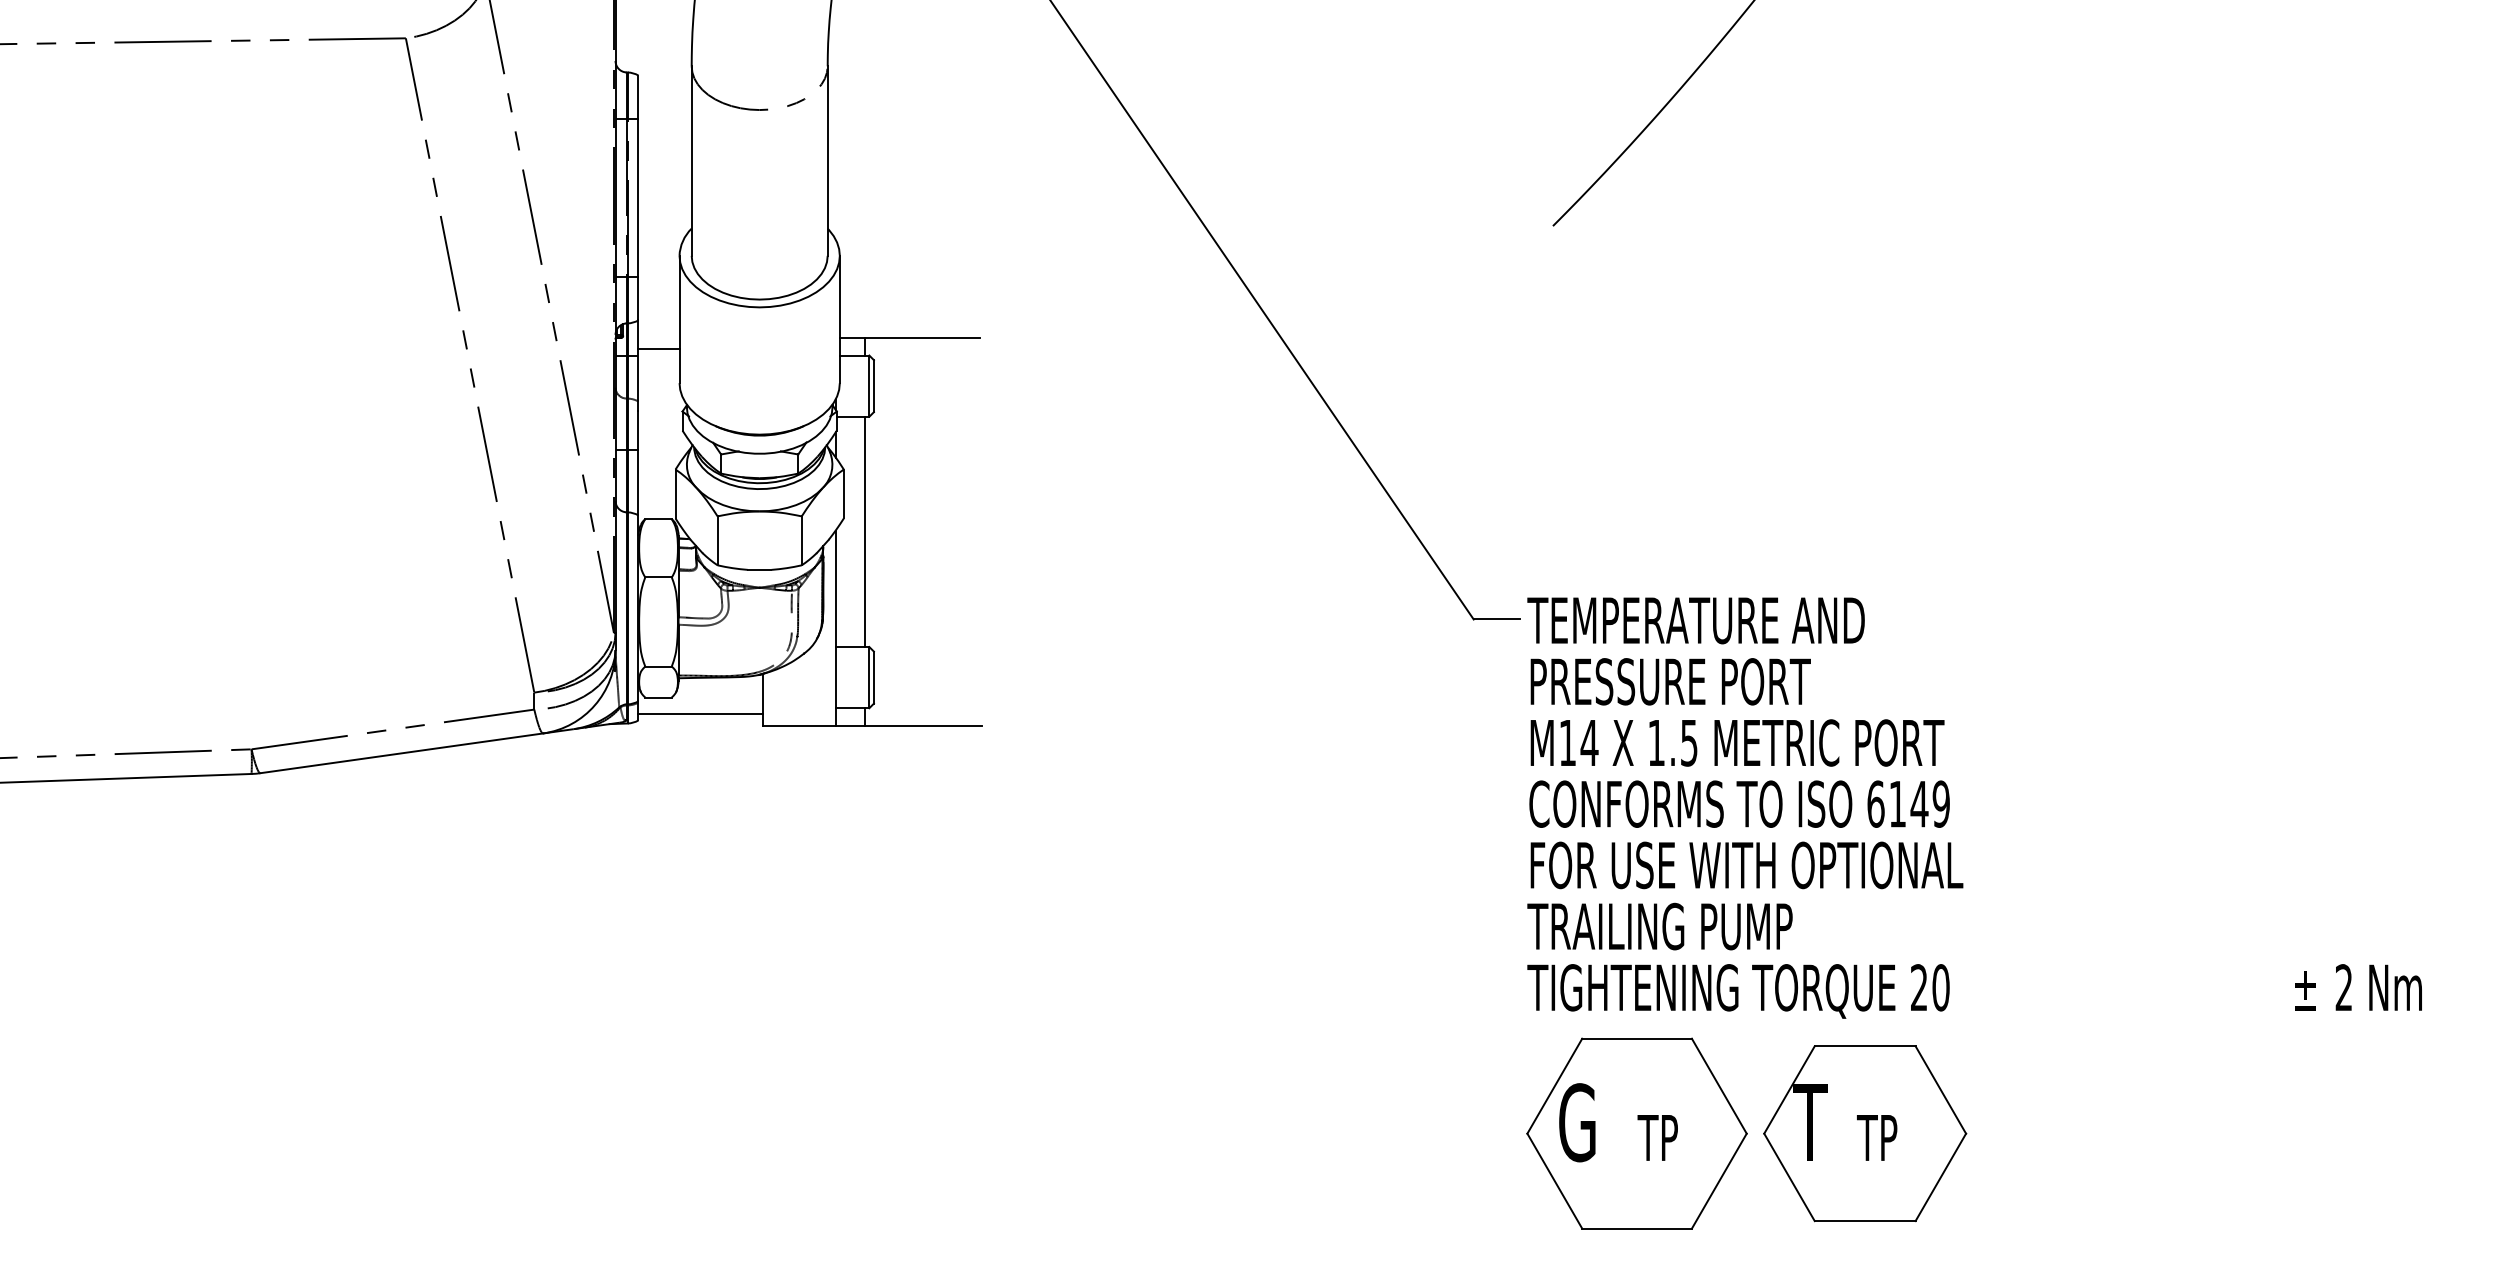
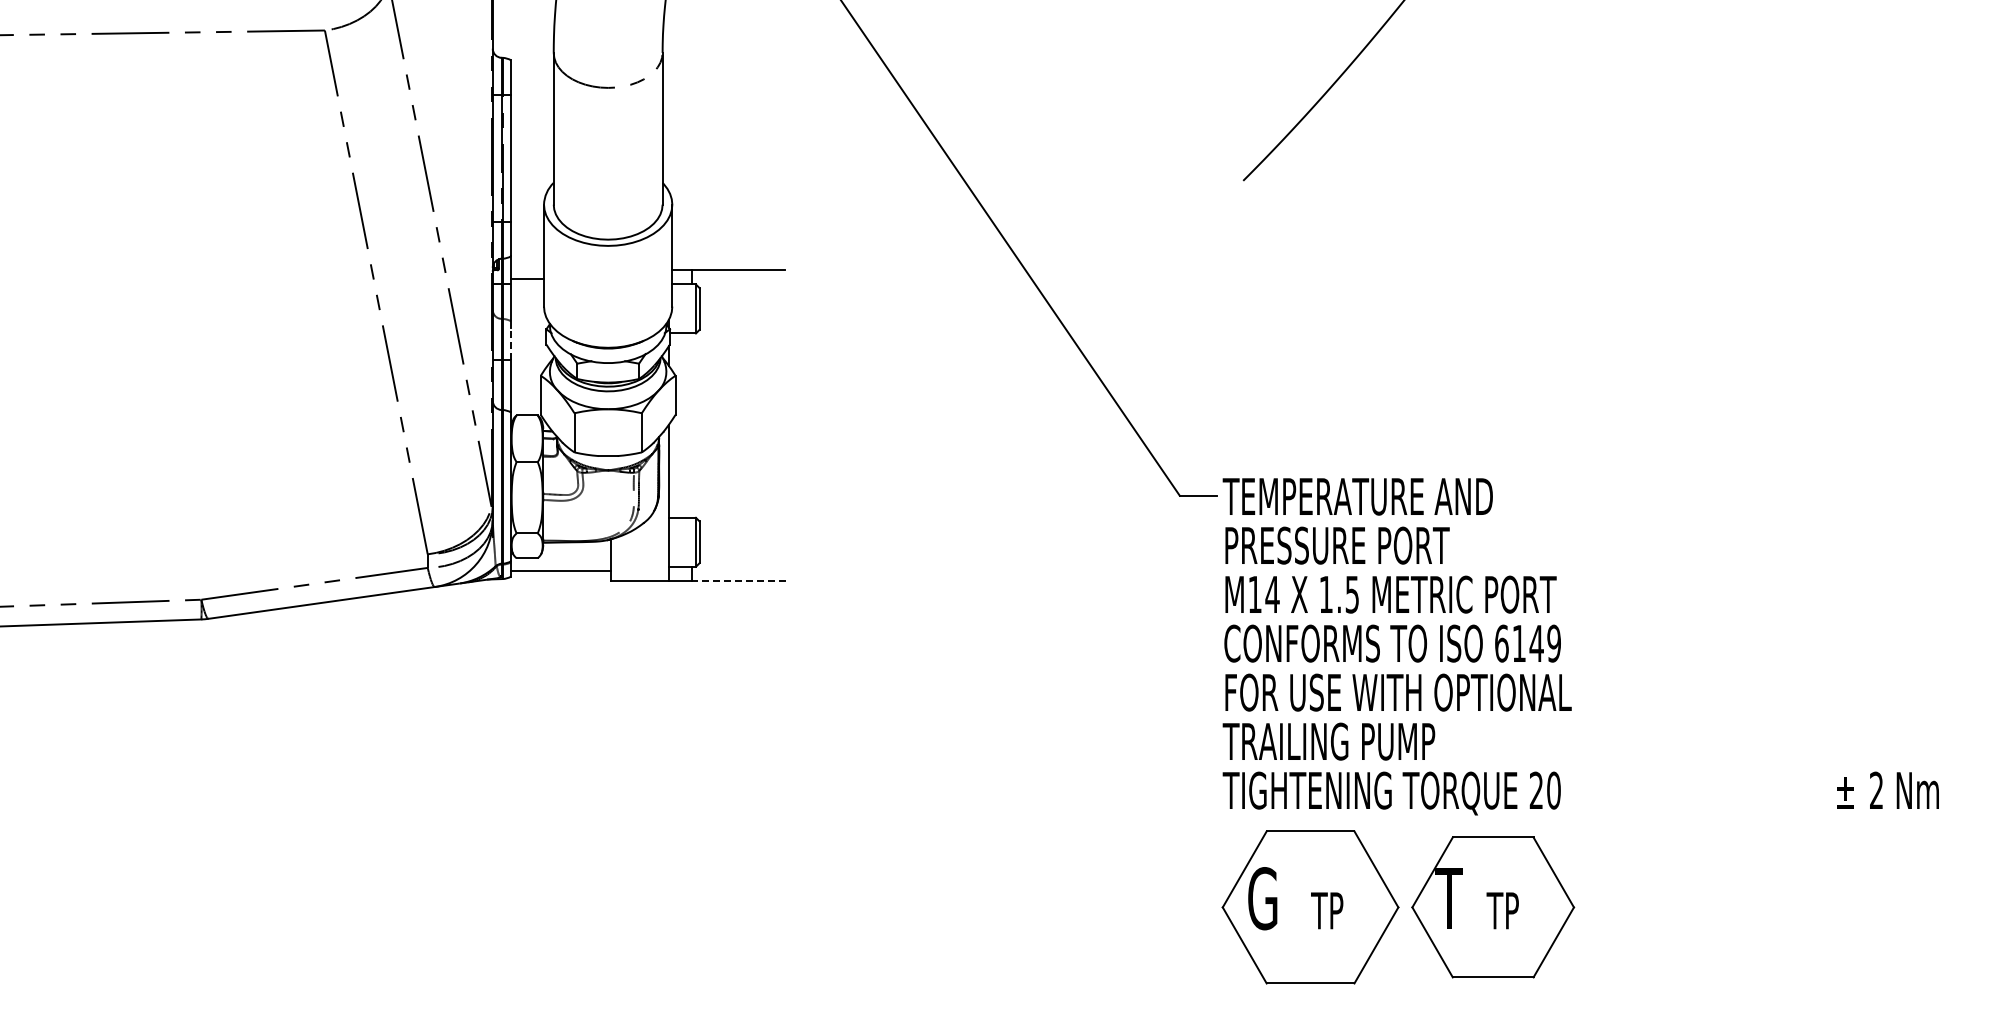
line: (638, 430) -> (511, 344), solid -> dashed
line: (865, 531) -> (692, 425), removed
line: (922, 726) -> (738, 581), solid -> dashed

